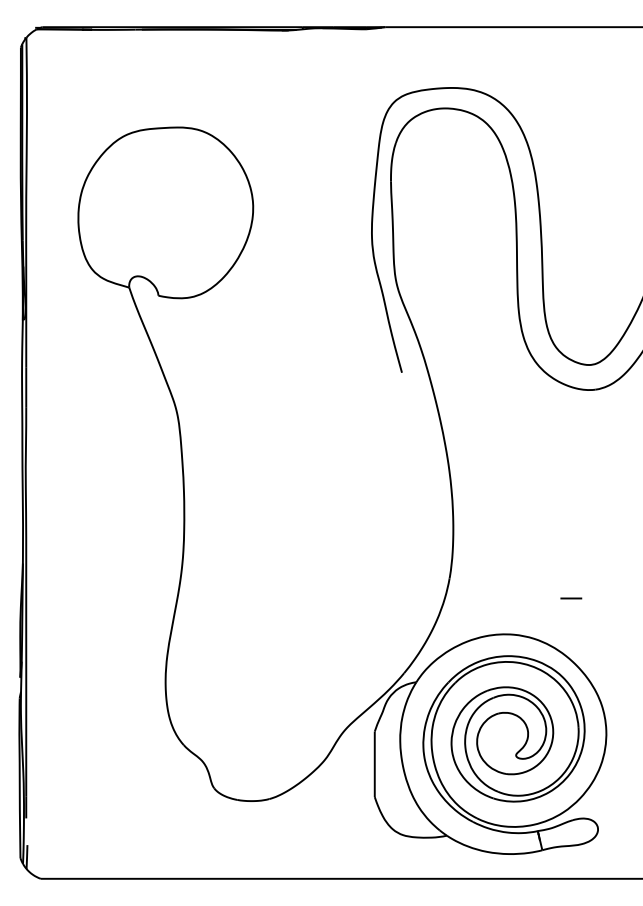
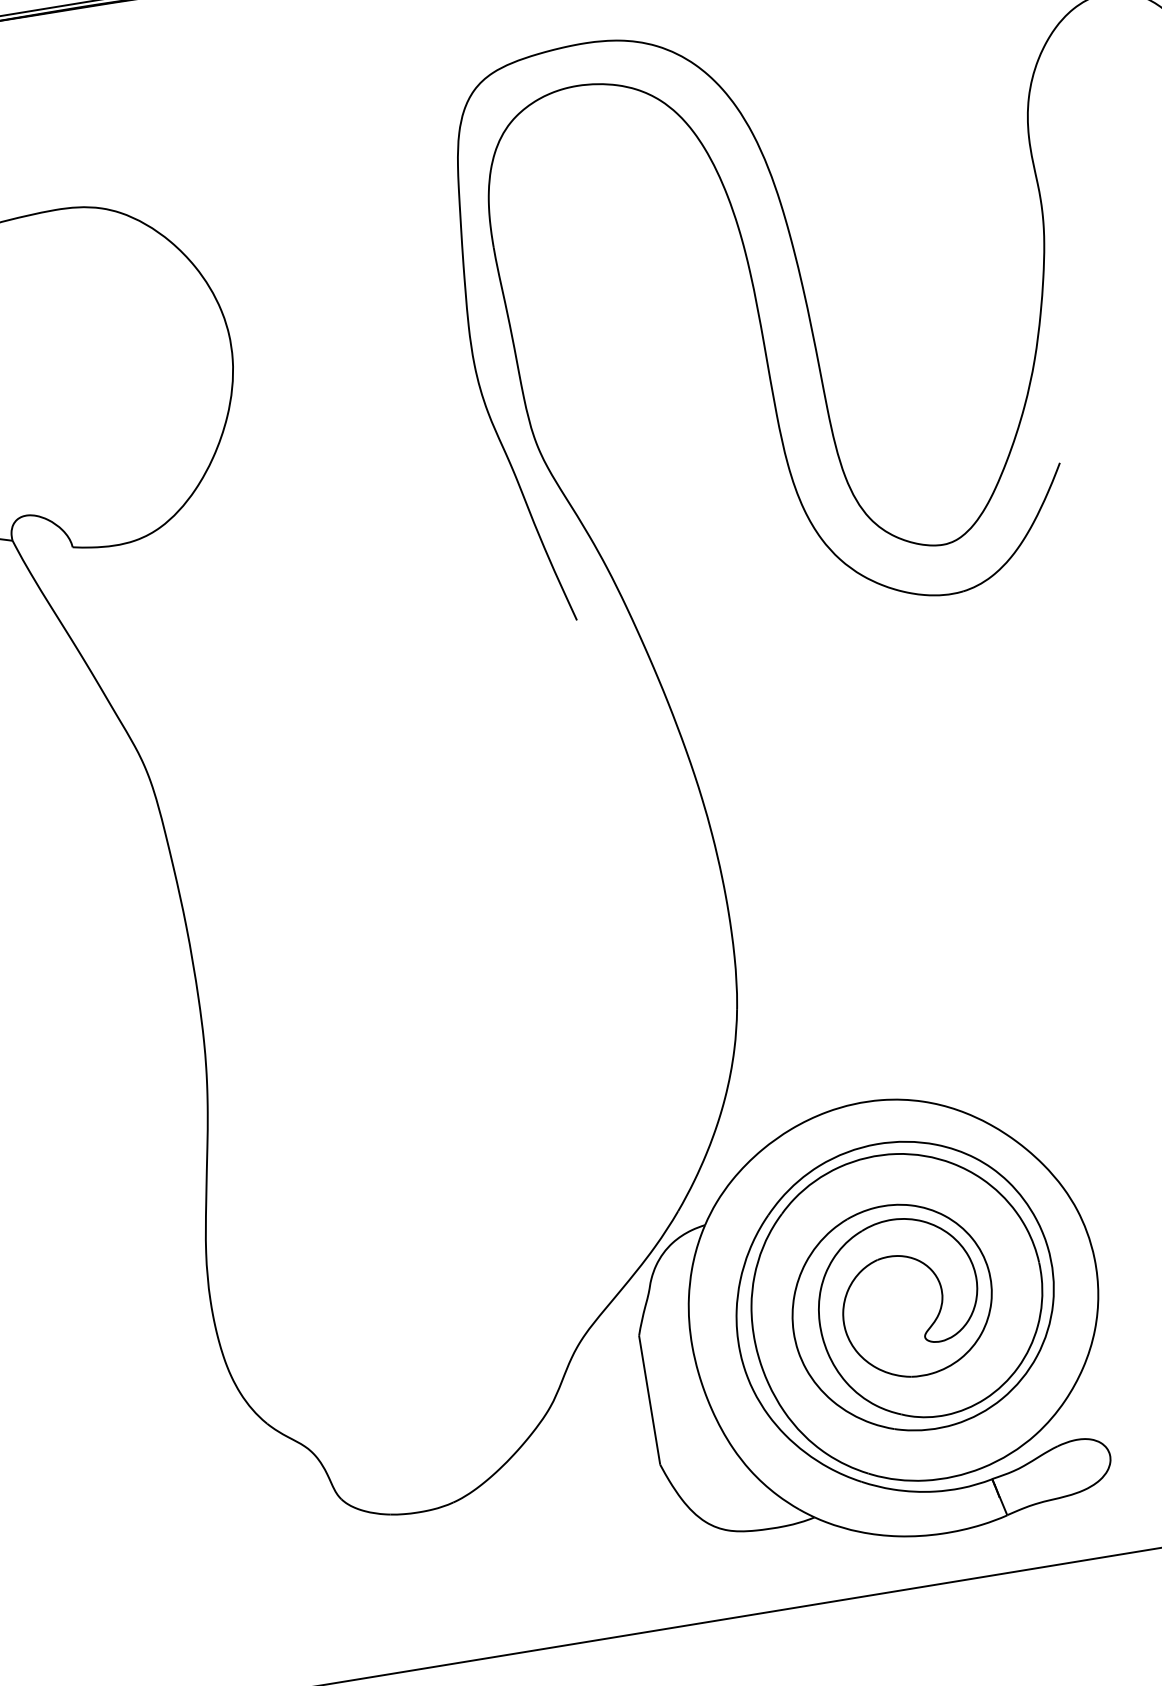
line: (571, 598) -> (983, 1010), removed

